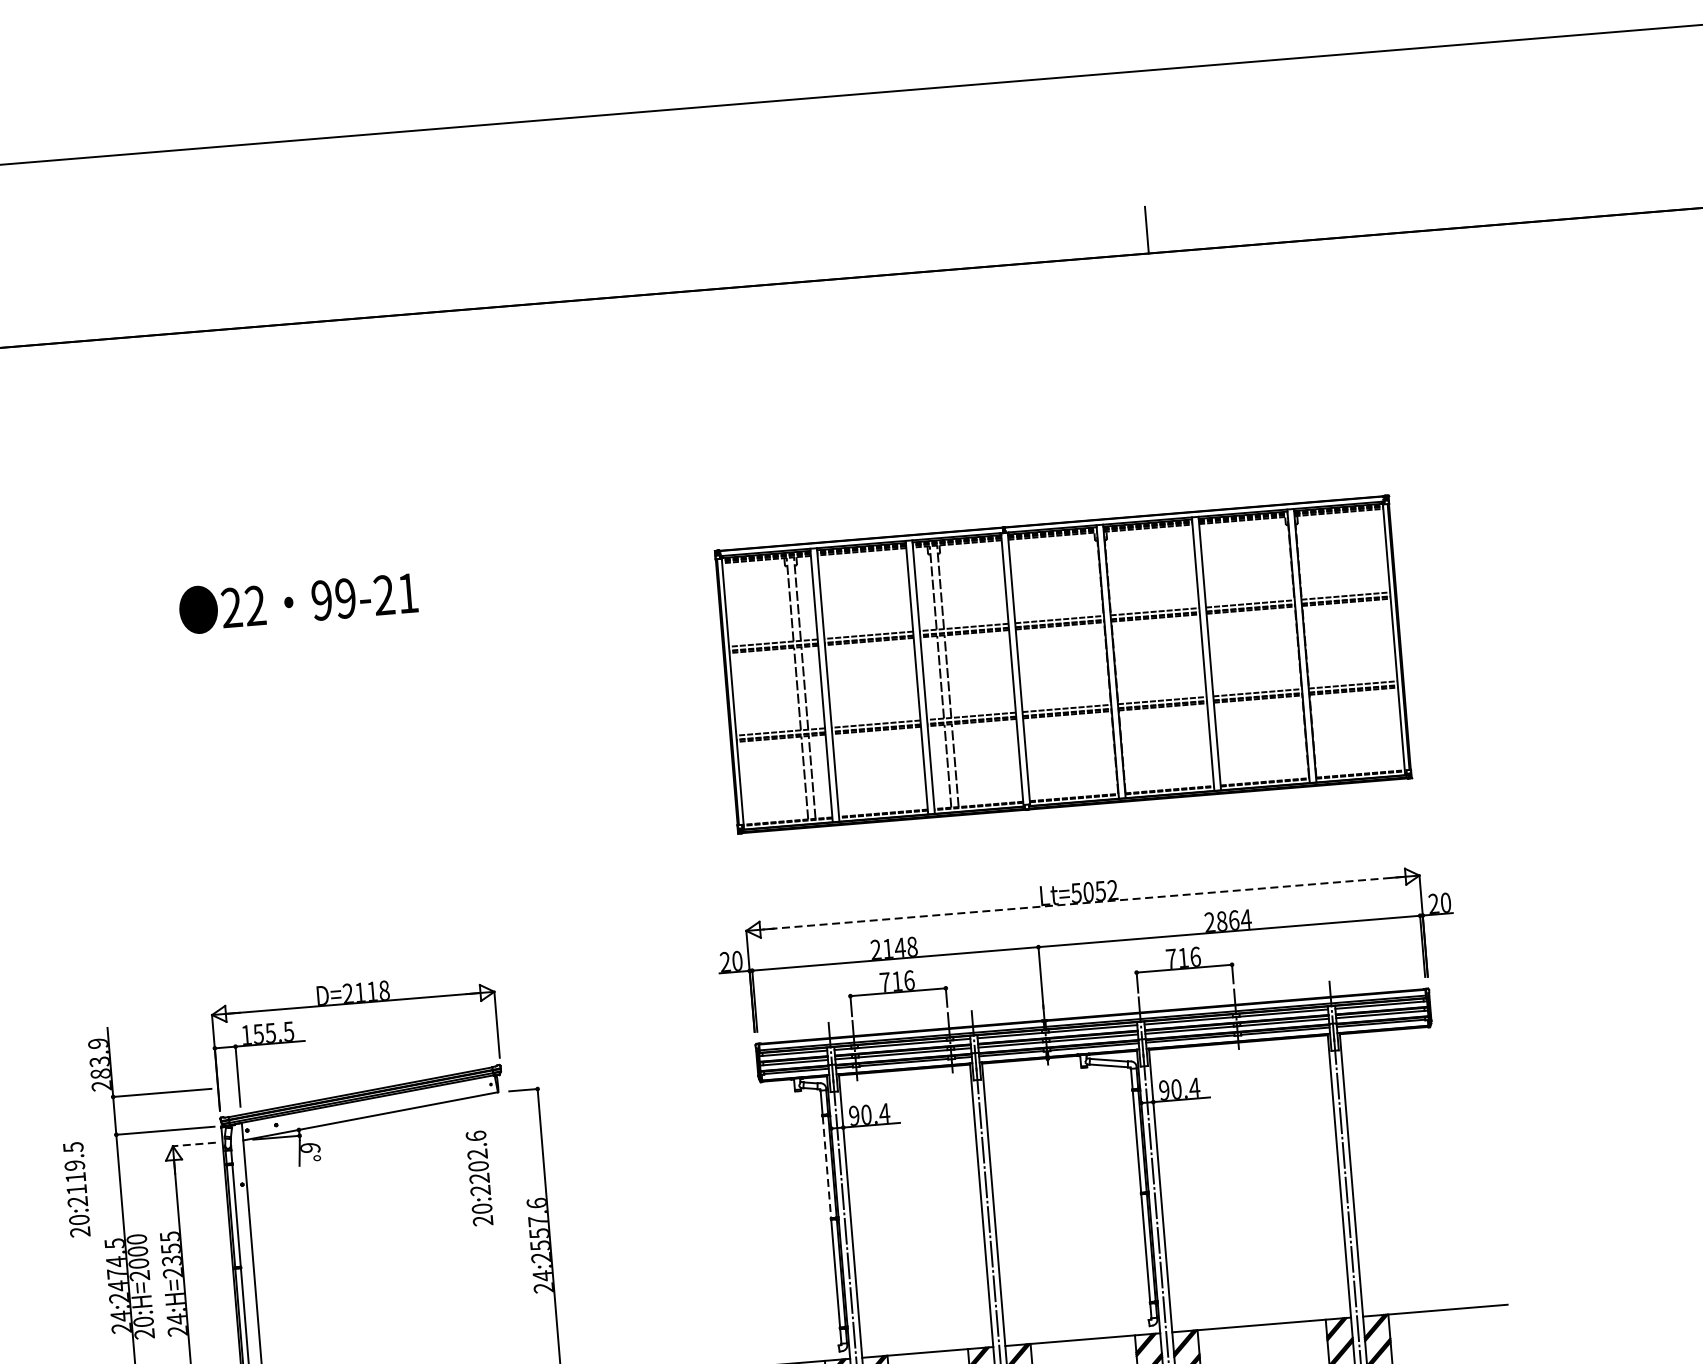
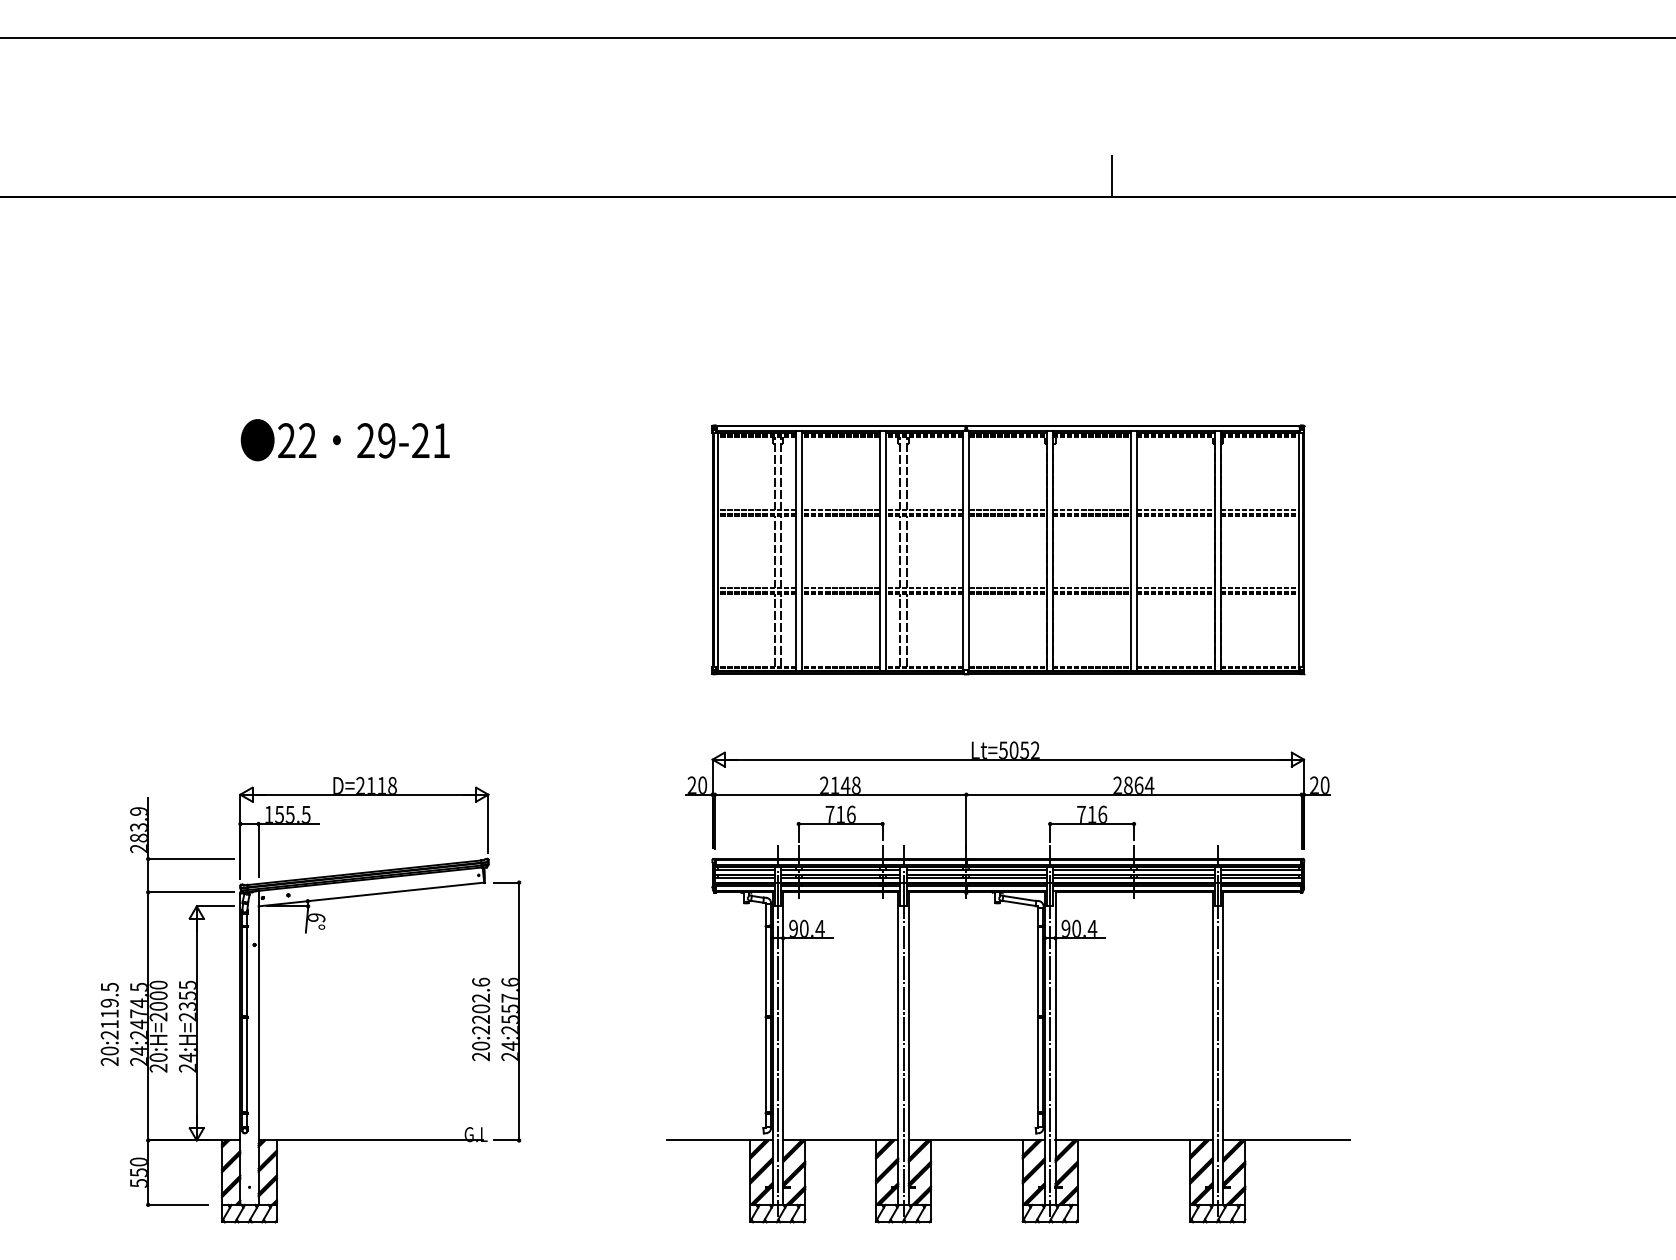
text: (321, 600) -> (365, 440), 99-21 -> 29-21
line: (1083, 903) -> (1008, 759), dashed -> solid
line: (194, 1144) -> (215, 906), dashed -> solid
line: (826, 1167) -> (765, 971), dashed -> solid
text: (480, 1178) -> (481, 1019), moved
text: (76, 1189) -> (109, 1024), moved

